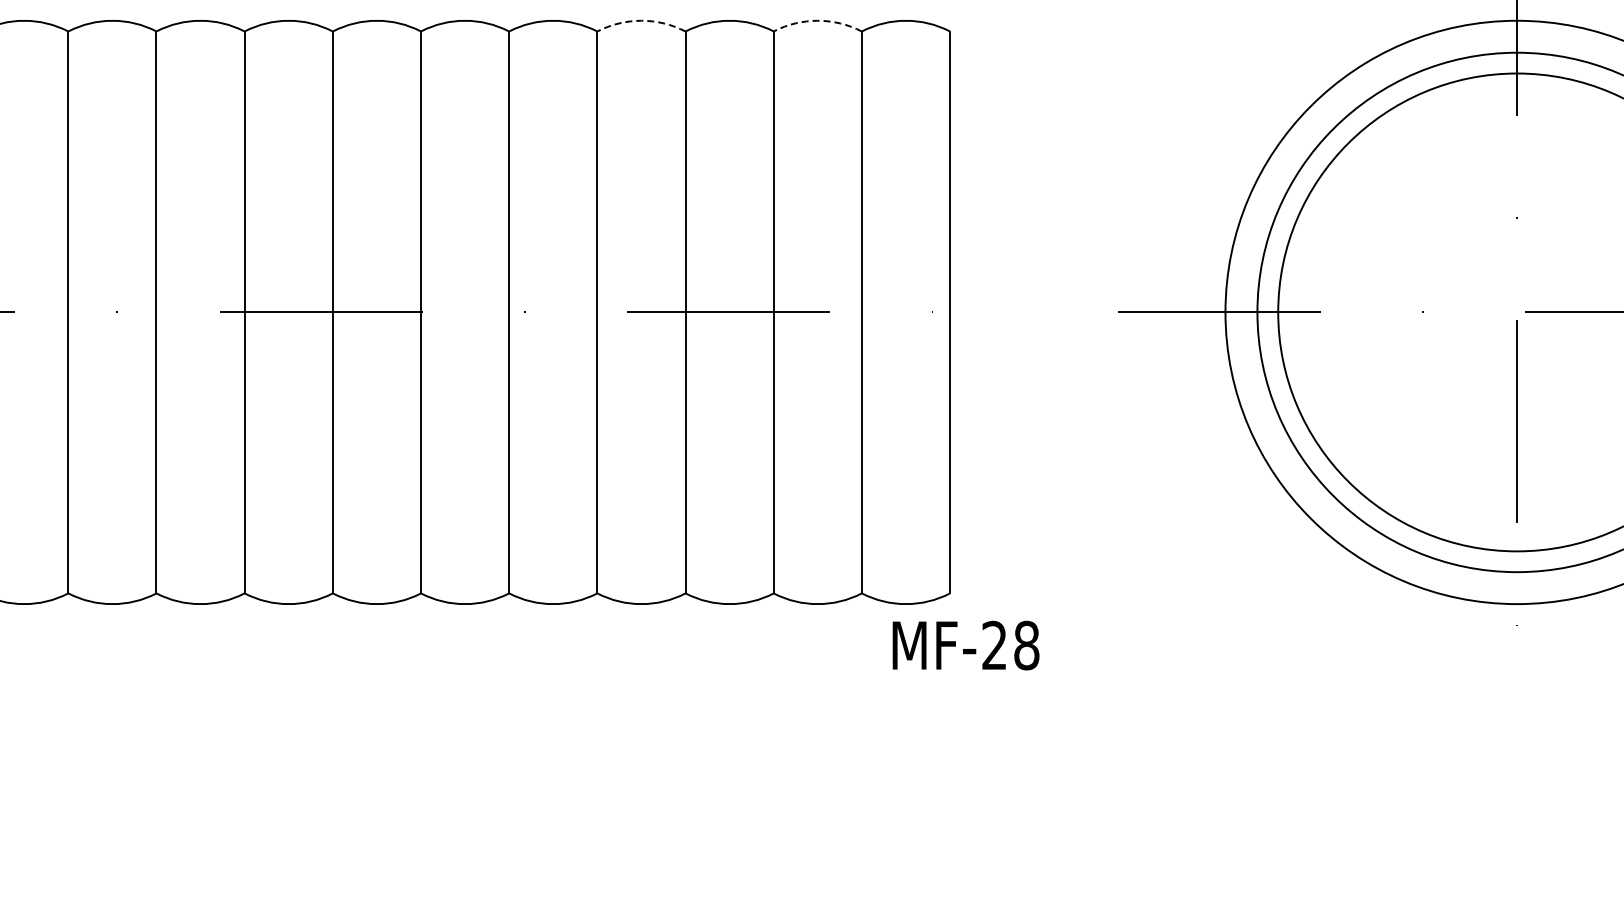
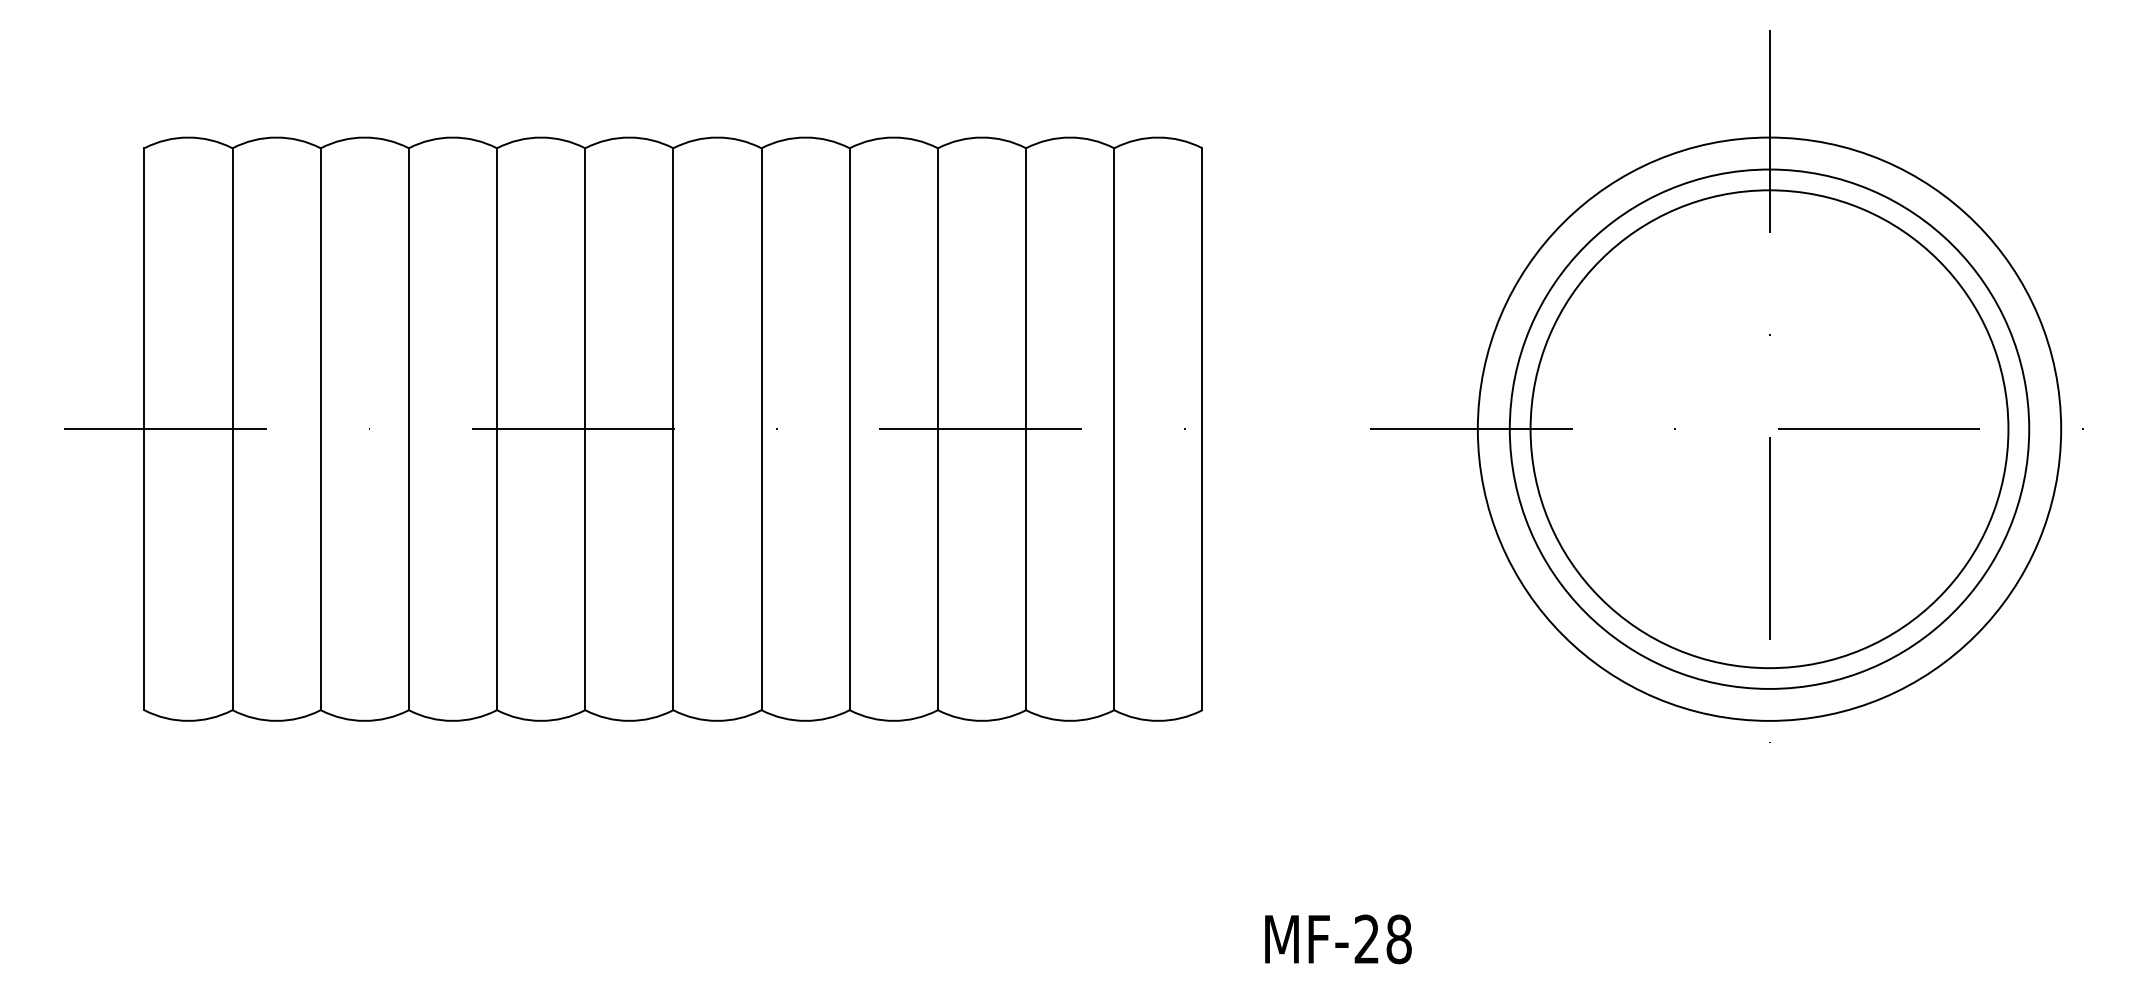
arc: (641, 20) -> (893, 137), dashed -> solid
arc: (818, 20) -> (1070, 137), dashed -> solid
text: (966, 645) -> (1338, 939), moved

